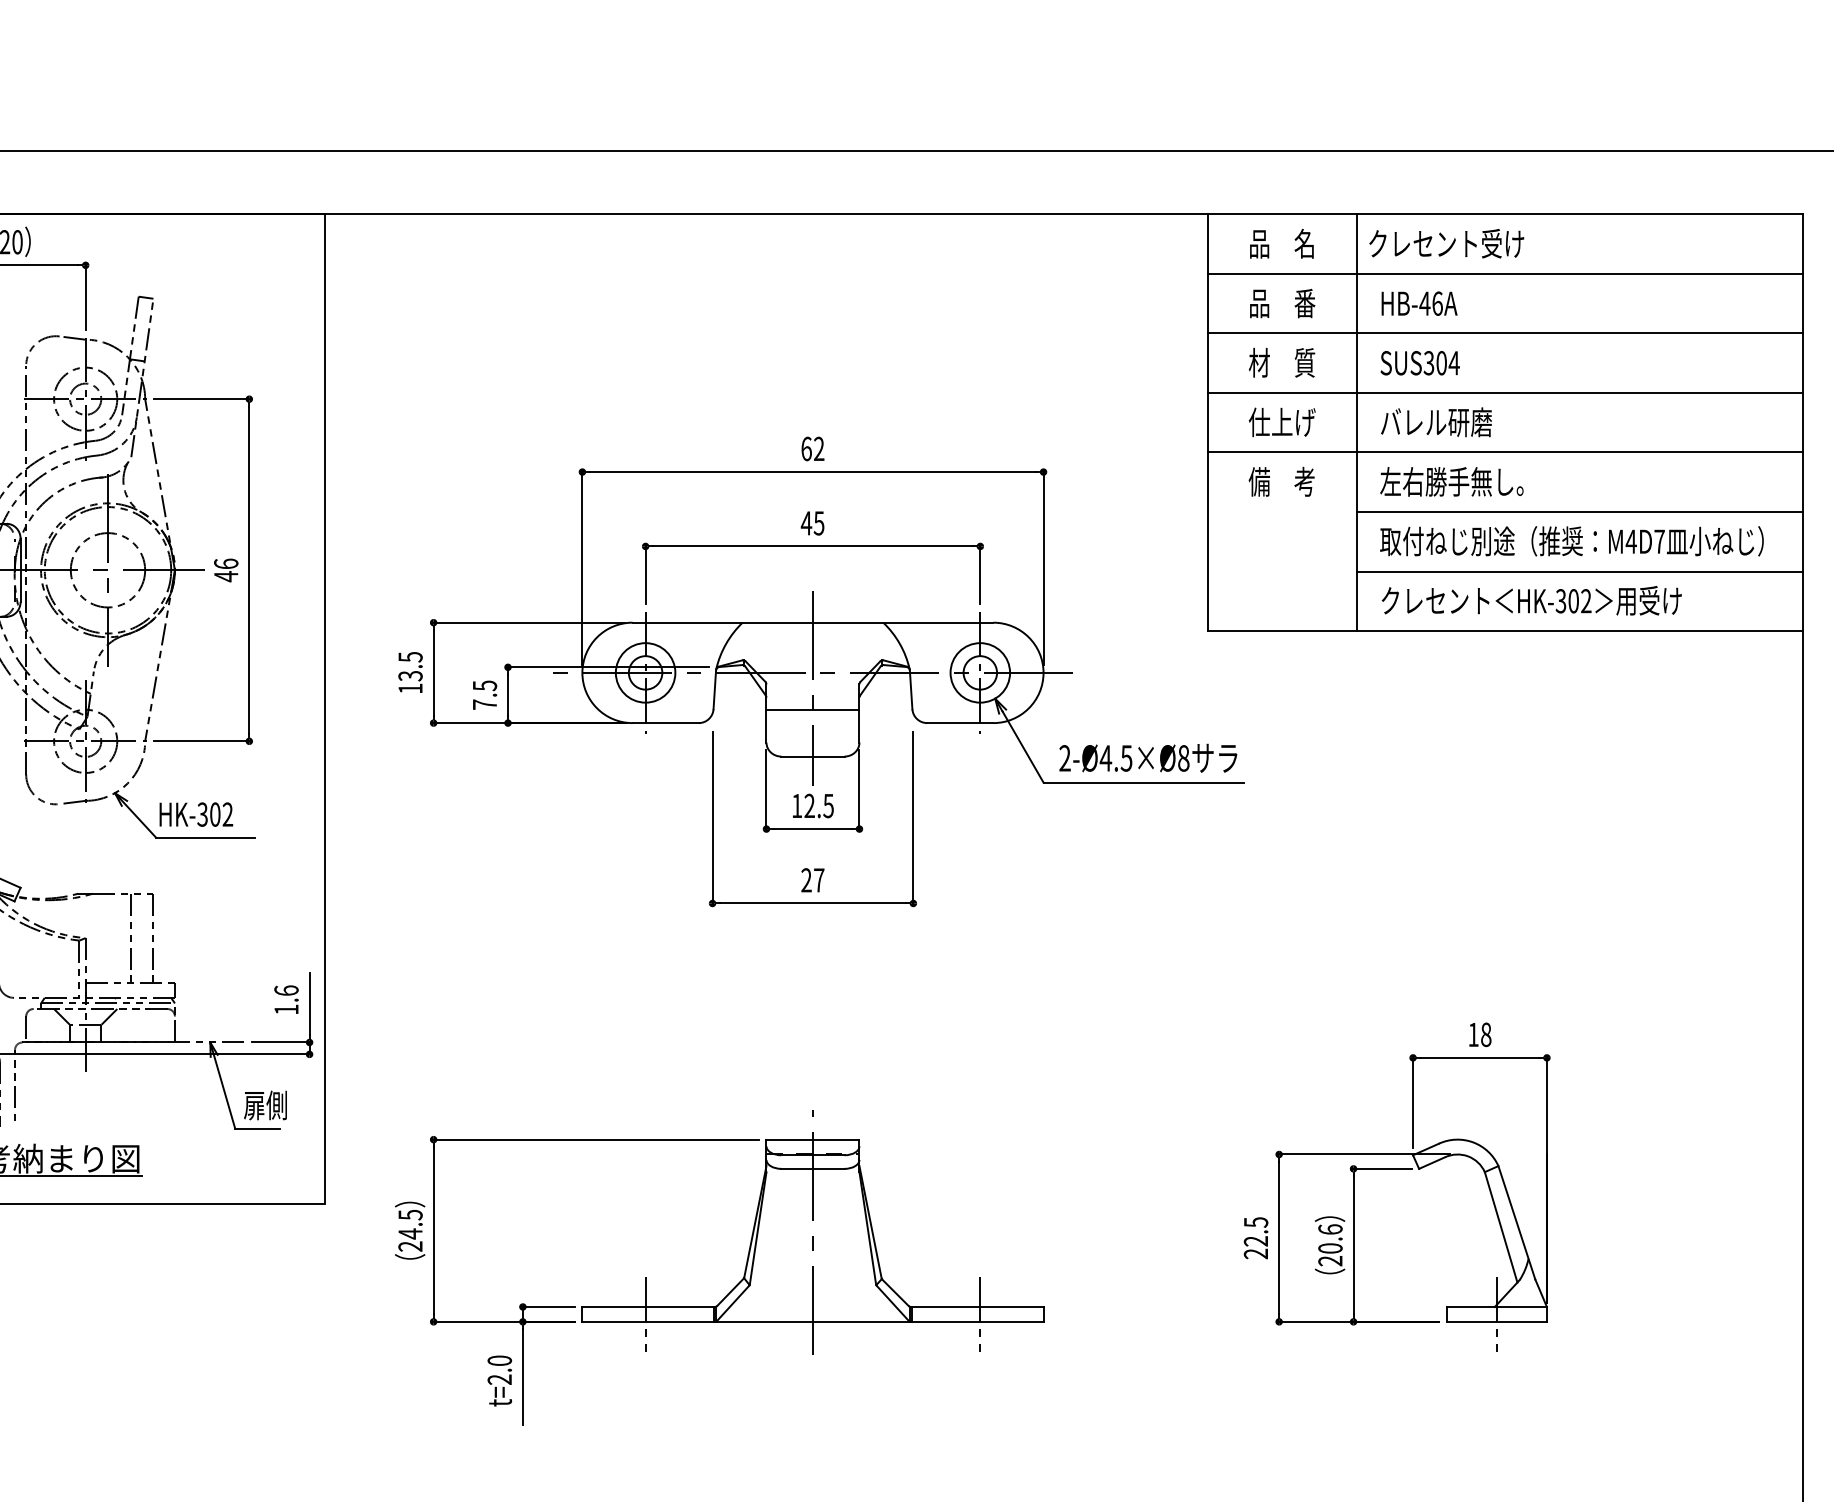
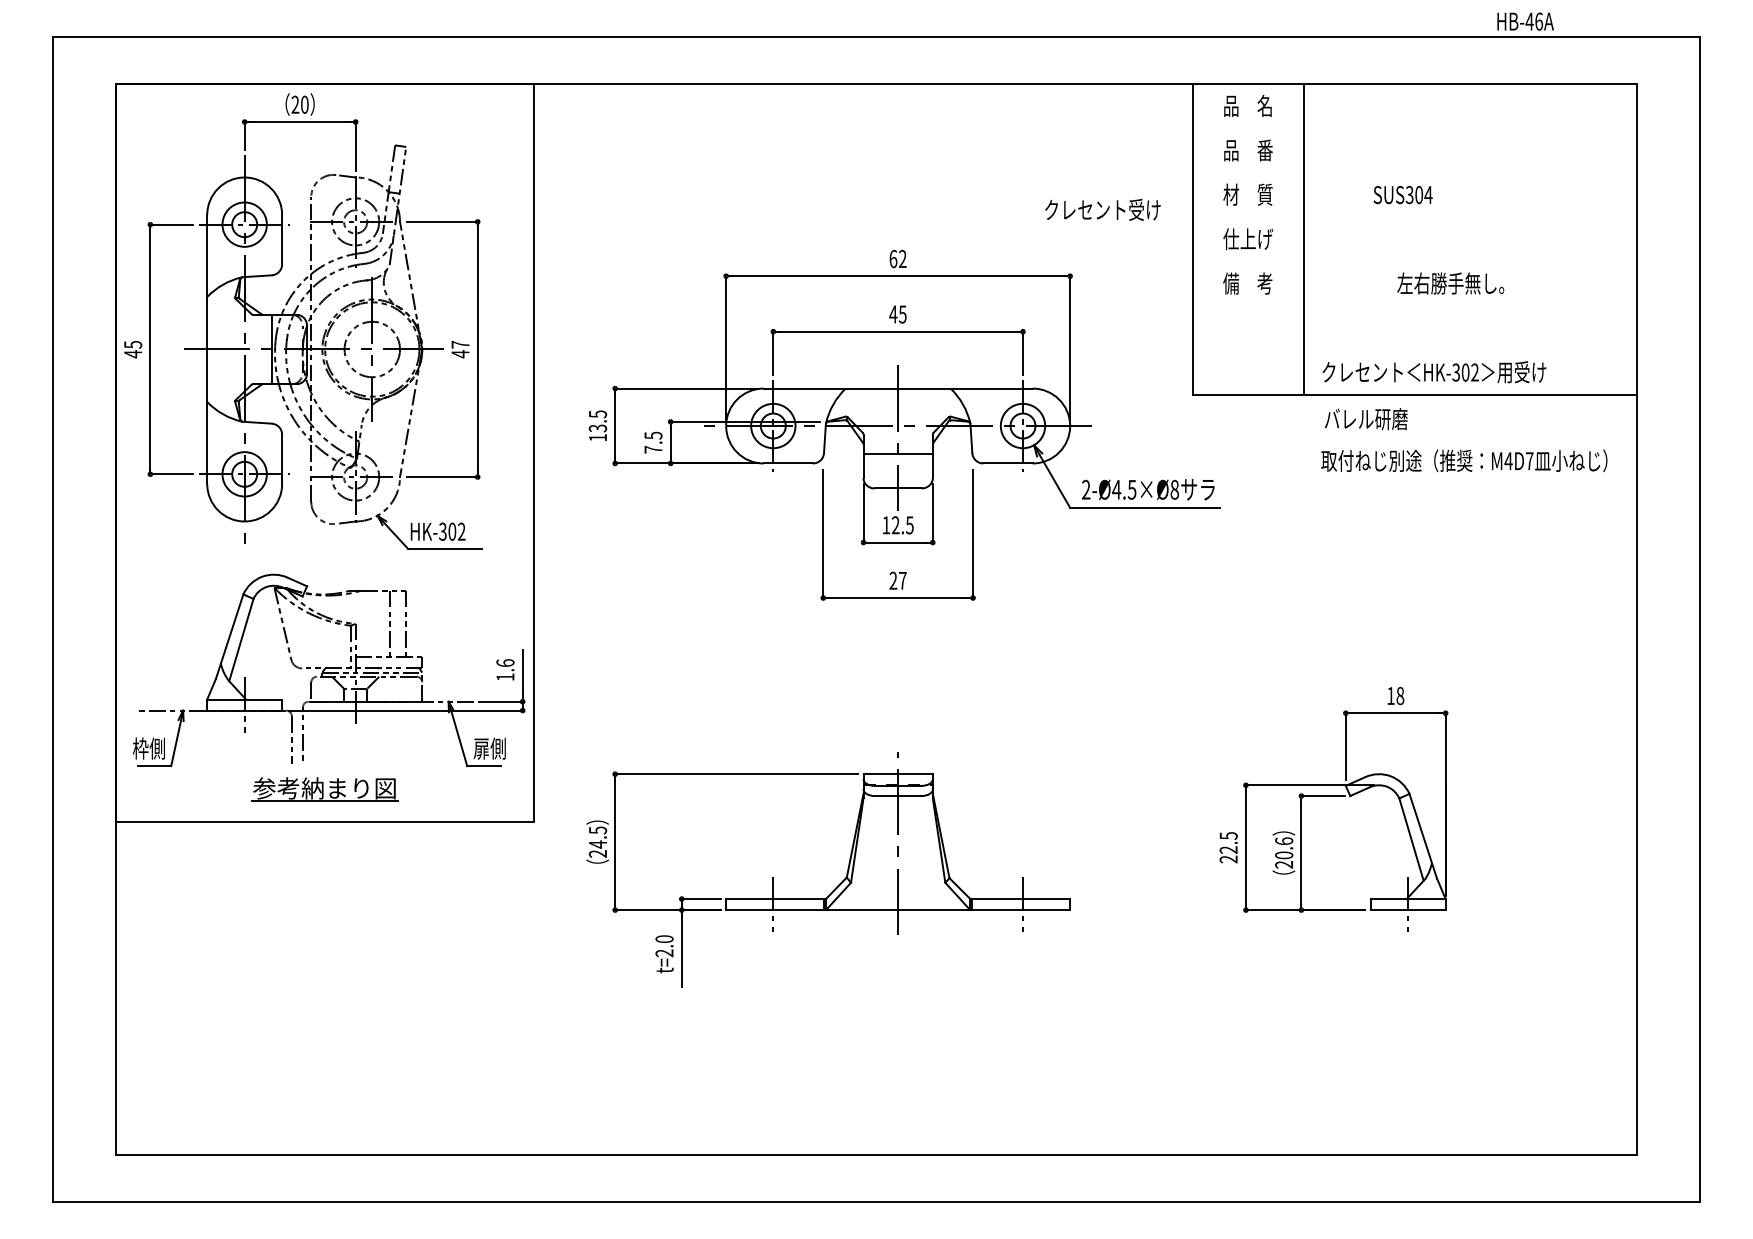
text: (1446, 243) -> (1102, 209), moved
line: (1505, 274) -> (1414, 128), removed
text: (1419, 303) -> (1525, 21), moved
line: (1505, 333) -> (1414, 172), removed
text: (1419, 363) -> (1402, 195), moved
line: (1505, 393) -> (1414, 217), removed
text: (1436, 422) -> (1366, 419), moved
line: (1505, 452) -> (1414, 261), removed
text: (1451, 481) -> (1450, 283), moved
line: (1578, 512) -> (1469, 306), removed
text: (1572, 540) -> (1464, 460), moved
text: (226, 563) -> (460, 344), 46 -> 47
line: (1578, 571) -> (1469, 350), removed

